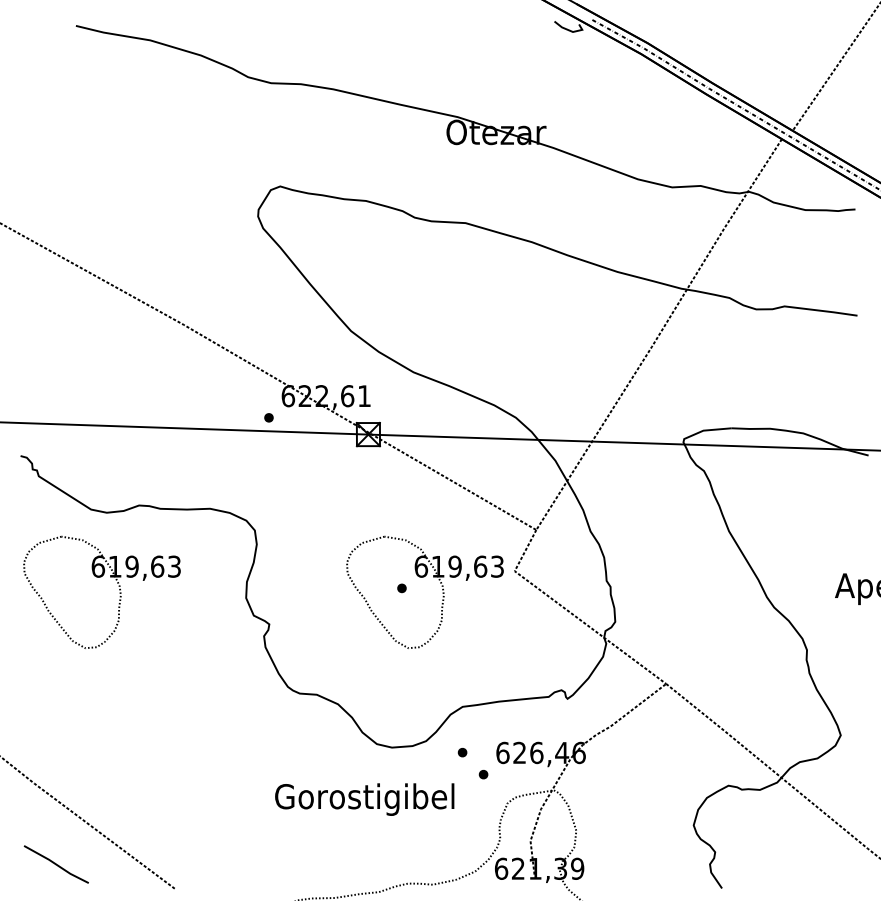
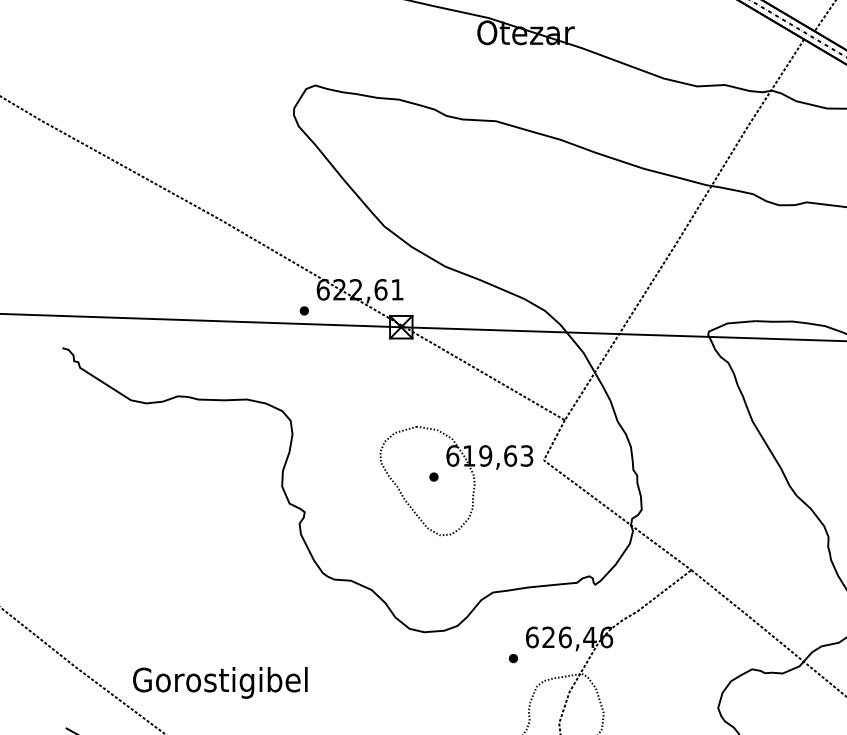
part: (101, 577) -> (141, 466), removed
part: (462, 752) -> (492, 636), removed
text: (364, 799) -> (220, 682), moved

